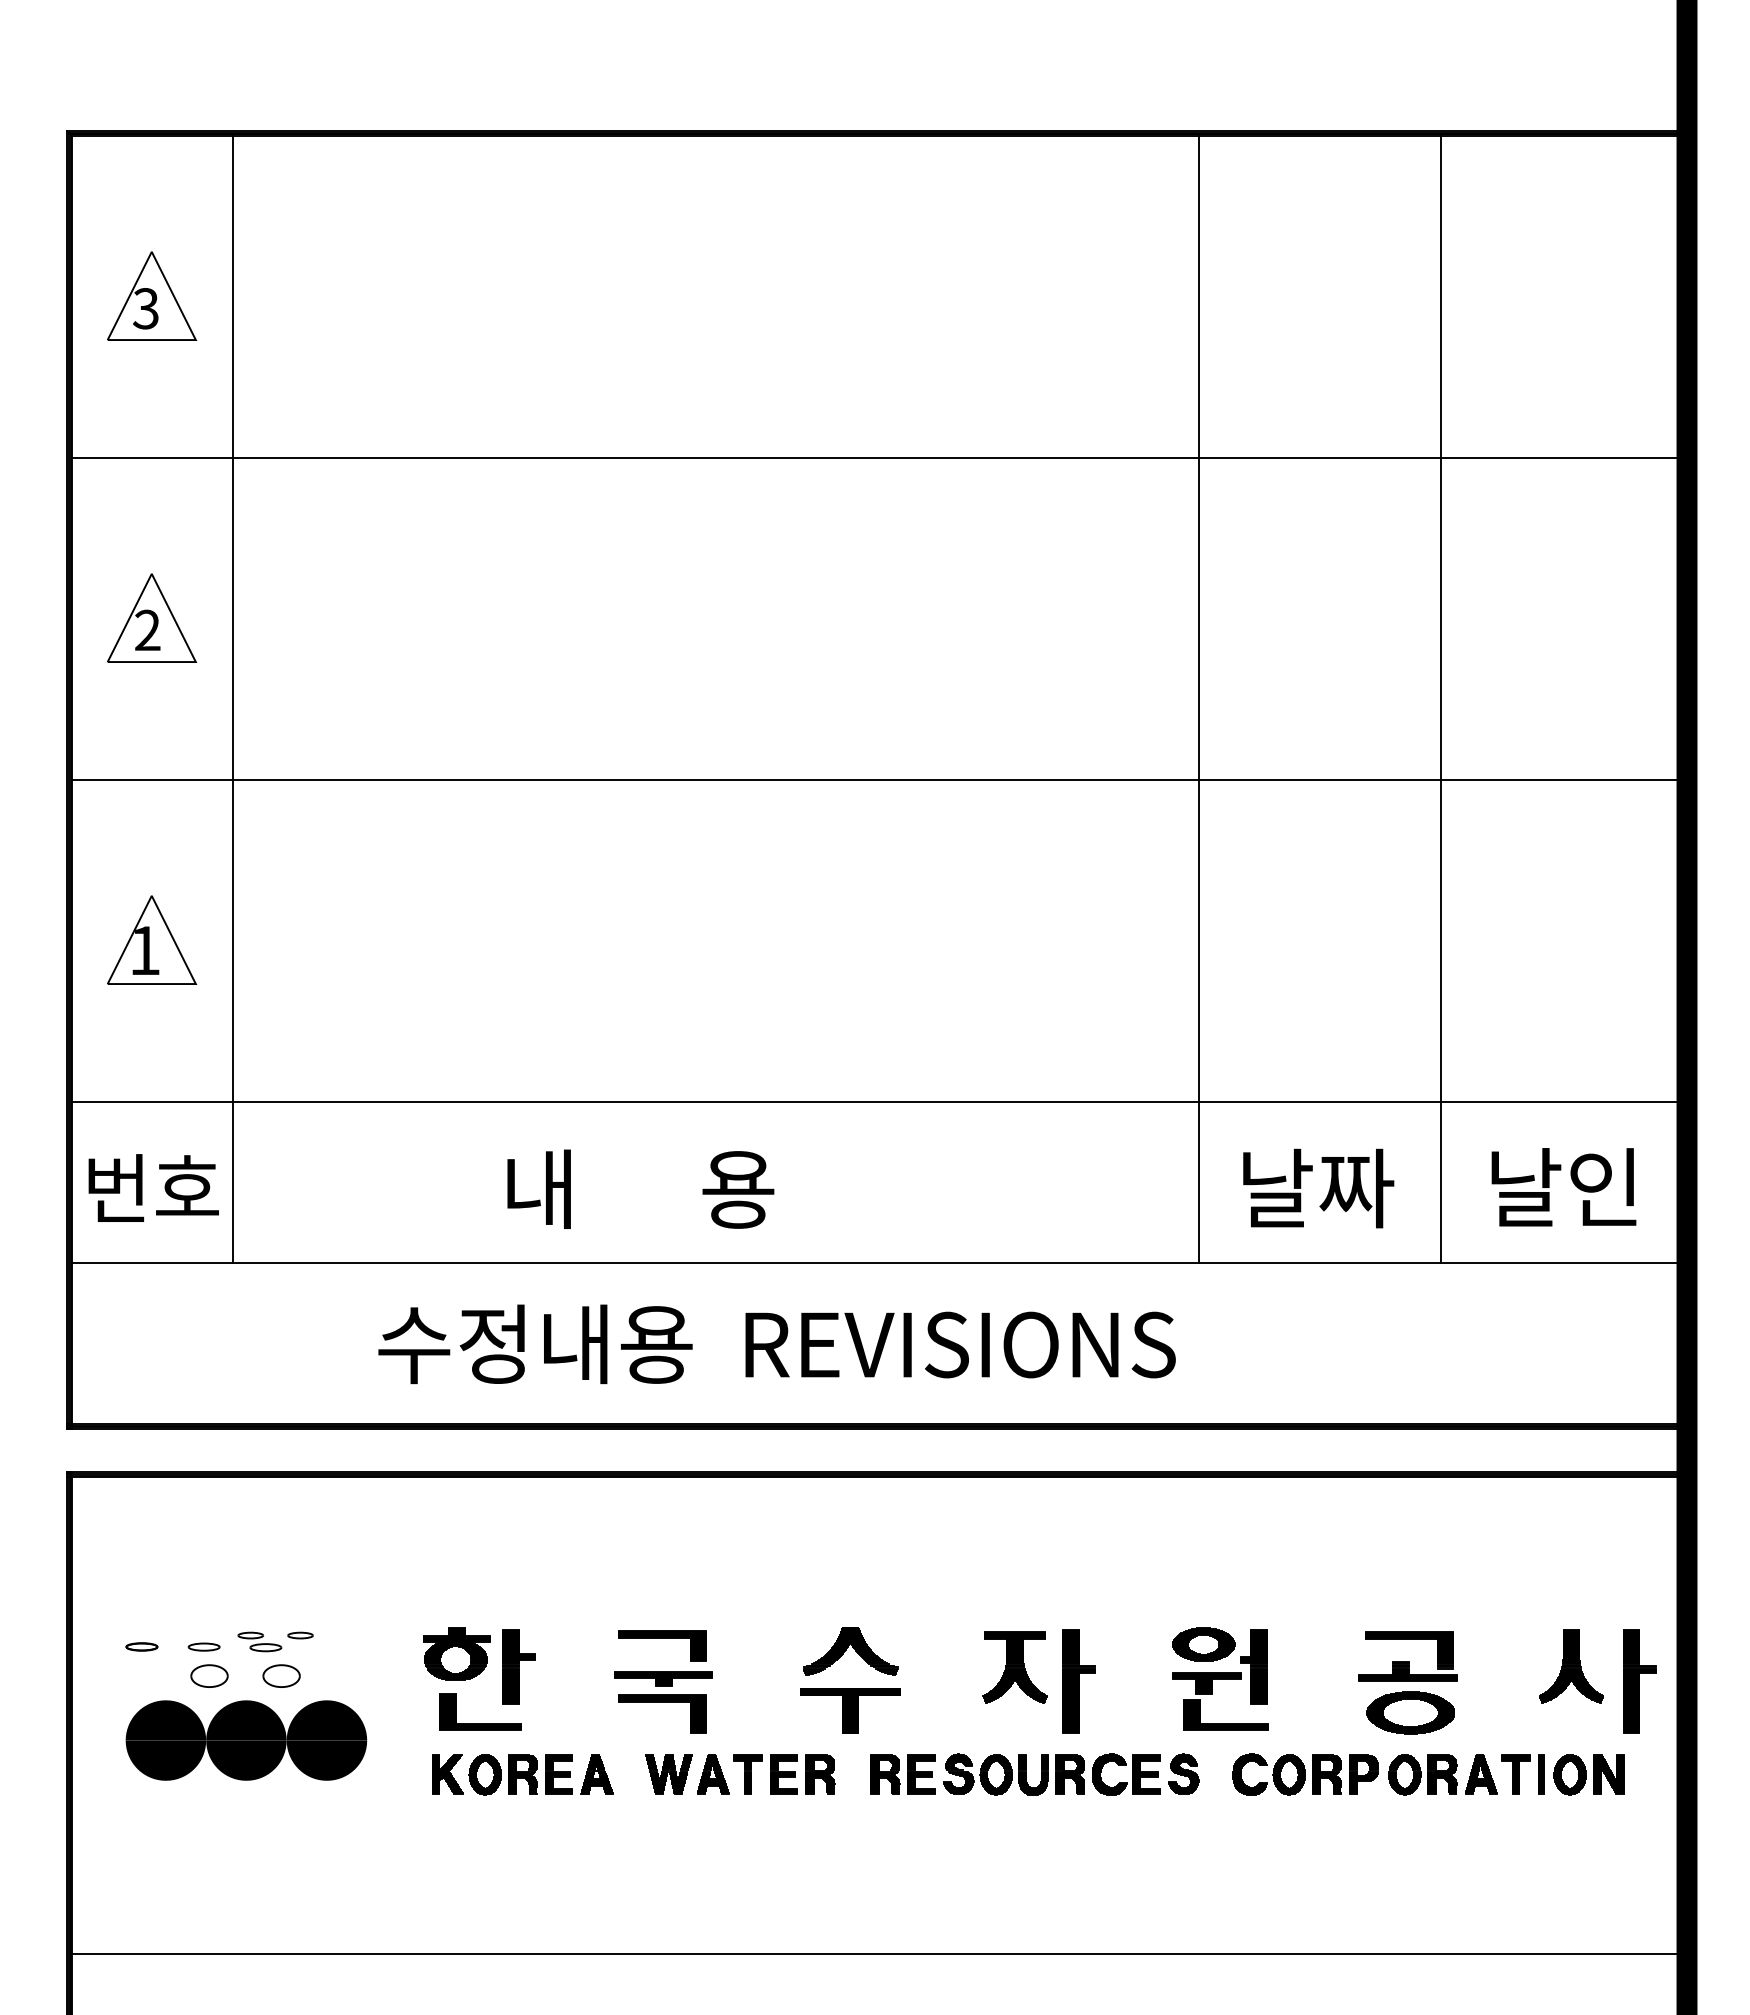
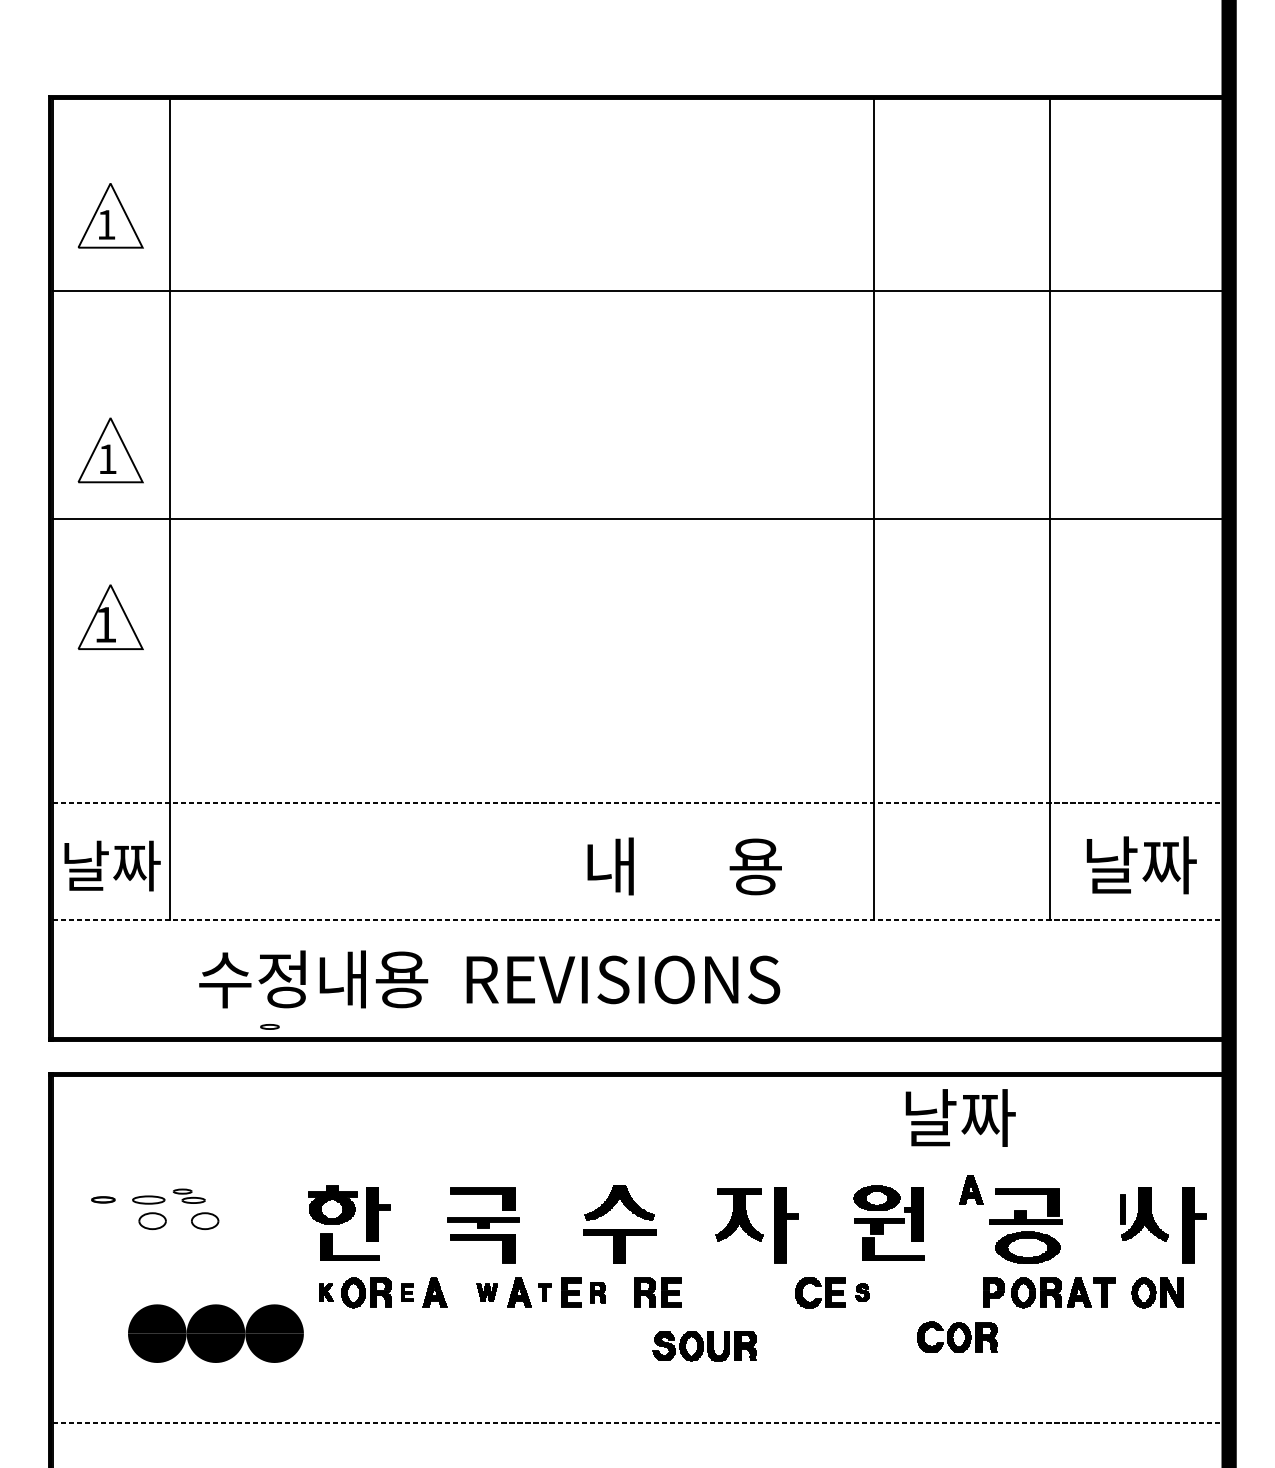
text: (145, 308) -> (105, 224), 3 -> 1
line: (877, 458) -> (639, 291), moved
text: (147, 629) -> (107, 458), 2 -> 1
line: (877, 780) -> (639, 519), moved
part: (152, 939) -> (111, 616), moved
line: (877, 1102) -> (639, 803), solid -> dashed
text: (1604, 1187) -> (1169, 865), 날인 -> 날짜
text: (154, 1188) -> (112, 865), 번호 -> 날짜
text: (640, 1188) -> (684, 865), moved
text: (1318, 1188) -> (960, 1117), moved
line: (877, 1263) -> (639, 920), solid -> dashed
text: (776, 1344) -> (489, 979), moved
part: (1333, 1633) -> (971, 1190), added
part: (300, 1635) -> (269, 1026), moved
part: (203, 1646) -> (148, 1199), size x1.4
part: (246, 1740) -> (216, 1333), moved
part: (1183, 1773) -> (862, 1292), size x0.6
part: (447, 1774) -> (326, 1292), size x0.6
part: (558, 1774) -> (406, 1292), size x0.6
part: (668, 1774) -> (487, 1292), size x0.6
part: (747, 1774) -> (544, 1292), size x0.6
part: (820, 1774) -> (597, 1292), size x0.7
part: (1013, 1774) -> (704, 1346), moved
part: (1286, 1774) -> (956, 1337), moved
part: (1541, 1774) -> (1123, 1209), moved
line: (877, 1953) -> (639, 1423), solid -> dashed

